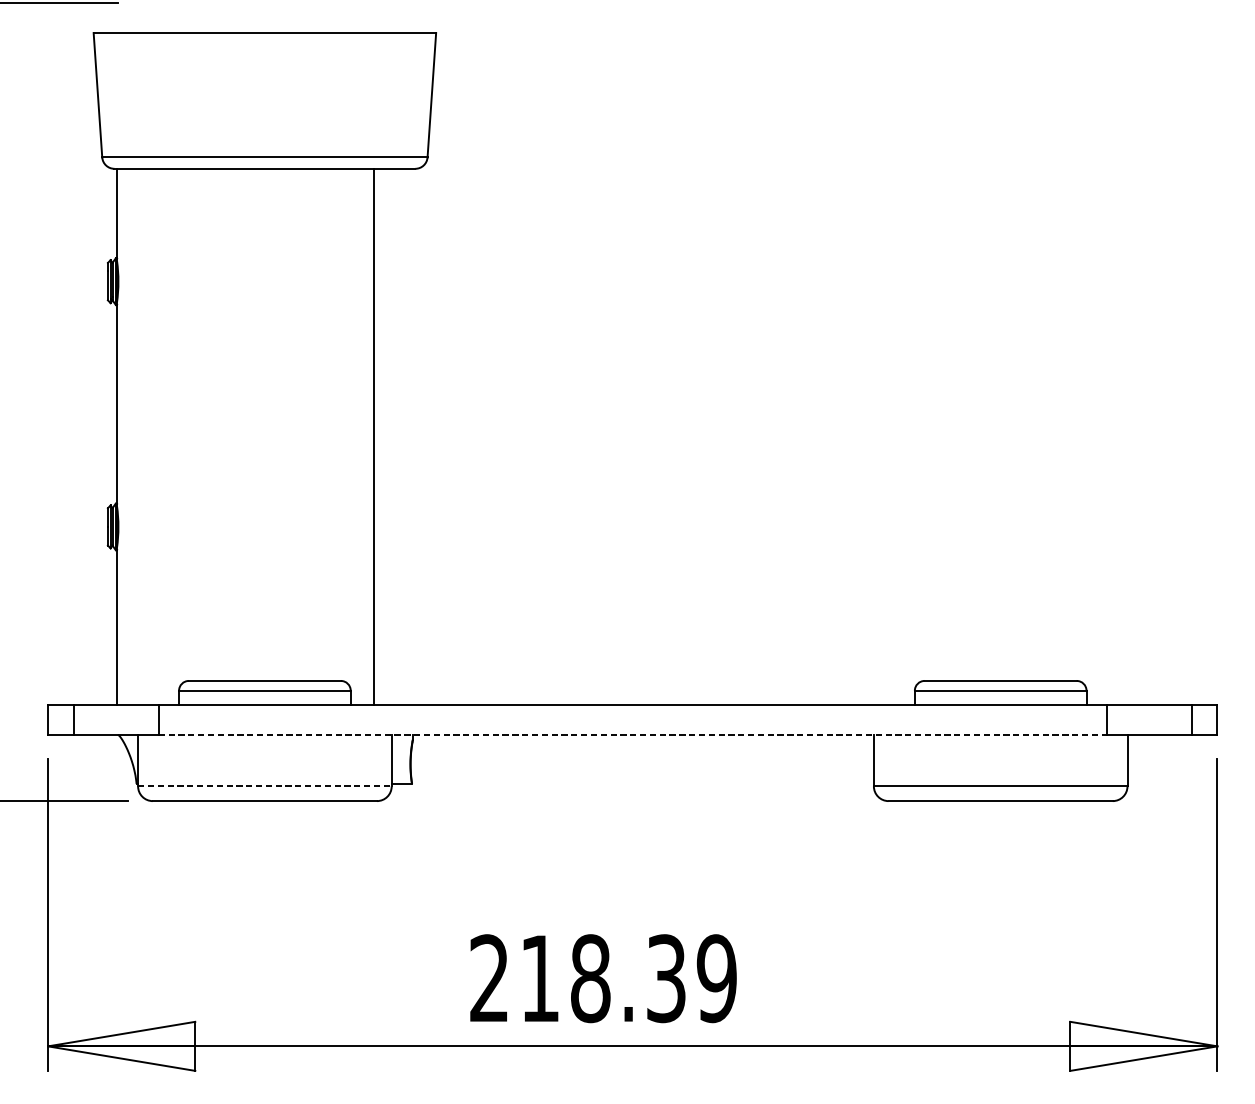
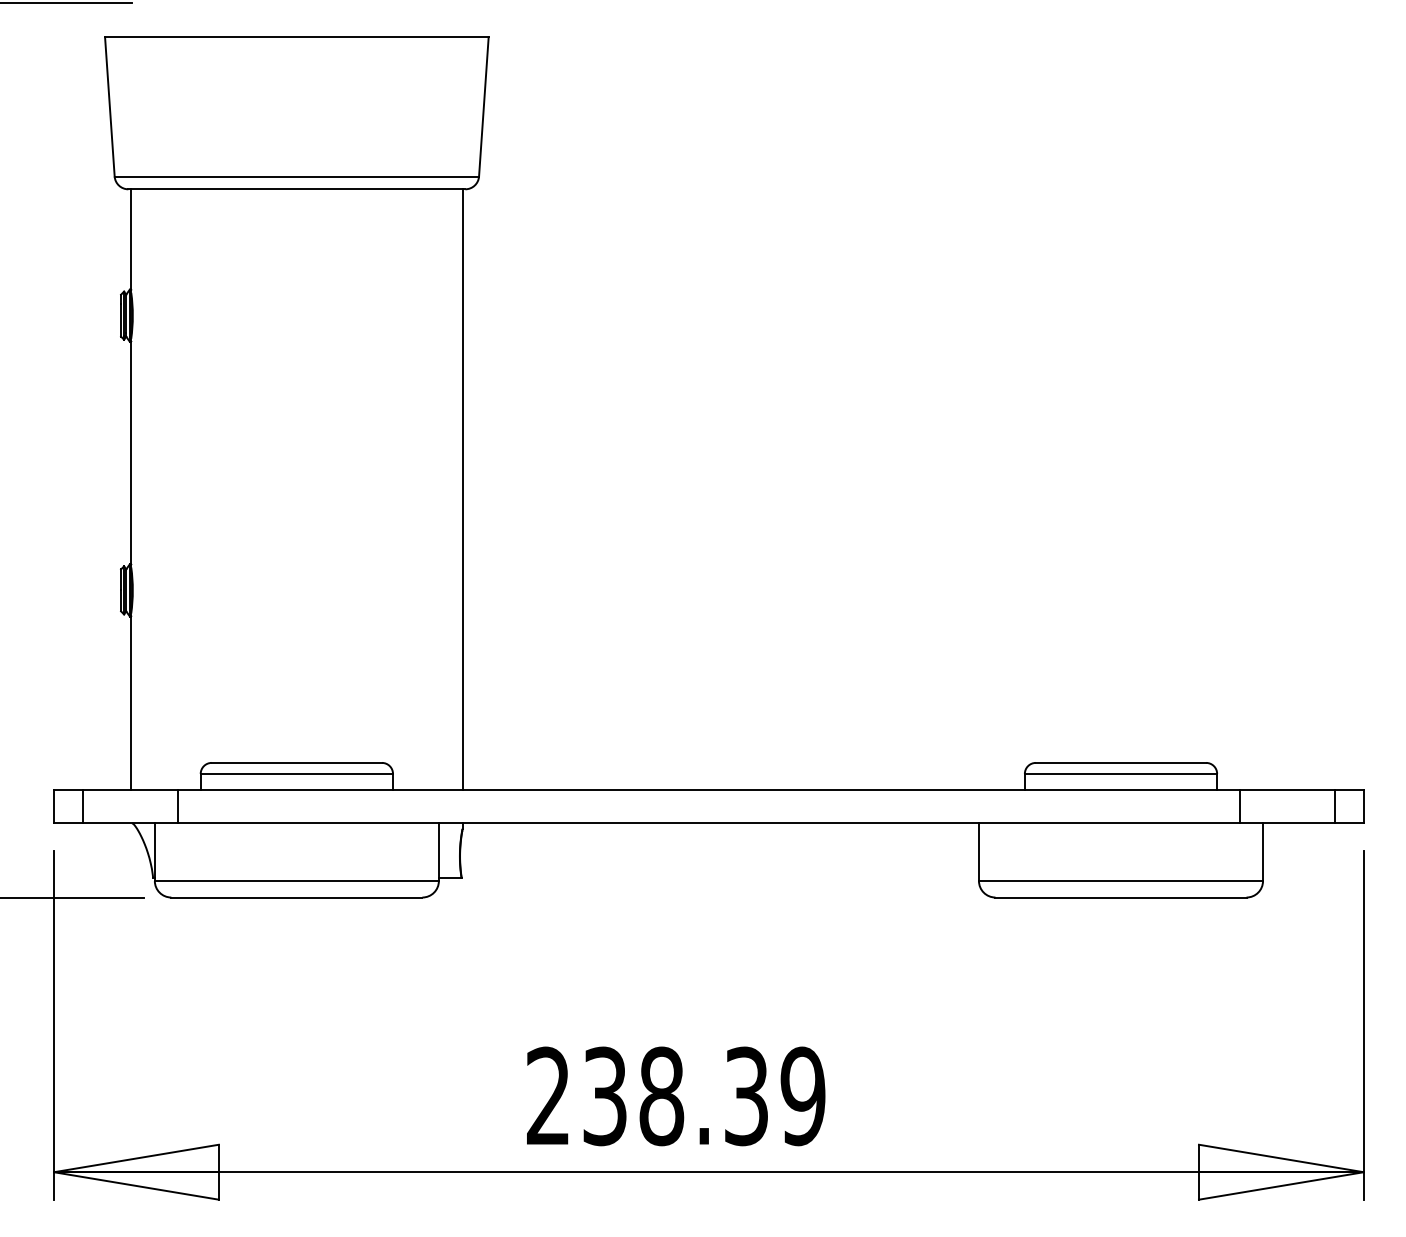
line: (374, 436) -> (462, 489), moved
line: (632, 735) -> (708, 823), dashed -> solid
line: (265, 786) -> (297, 881), dashed -> solid
text: (539, 978) -> (604, 1096), 218.39 -> 238.39

